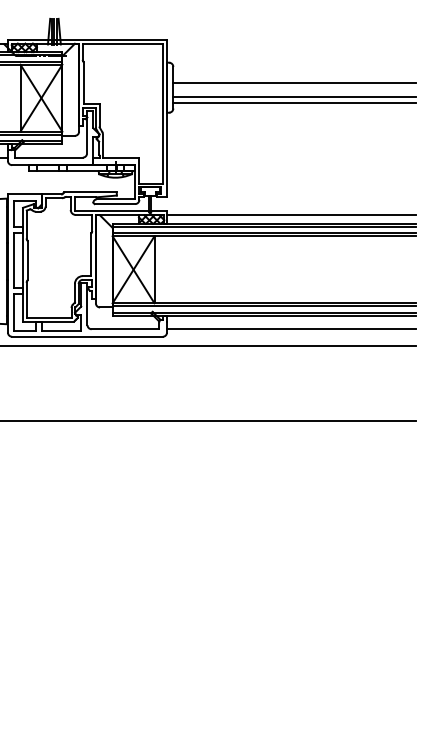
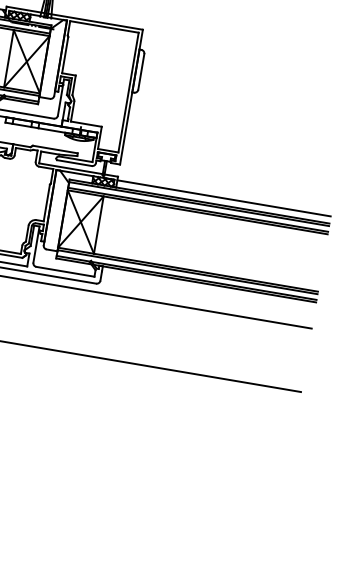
line: (294, 82) -> (245, 84), removed
line: (294, 96) -> (243, 96), removed
line: (294, 102) -> (242, 102), removed
line: (291, 329) -> (207, 296), removed

